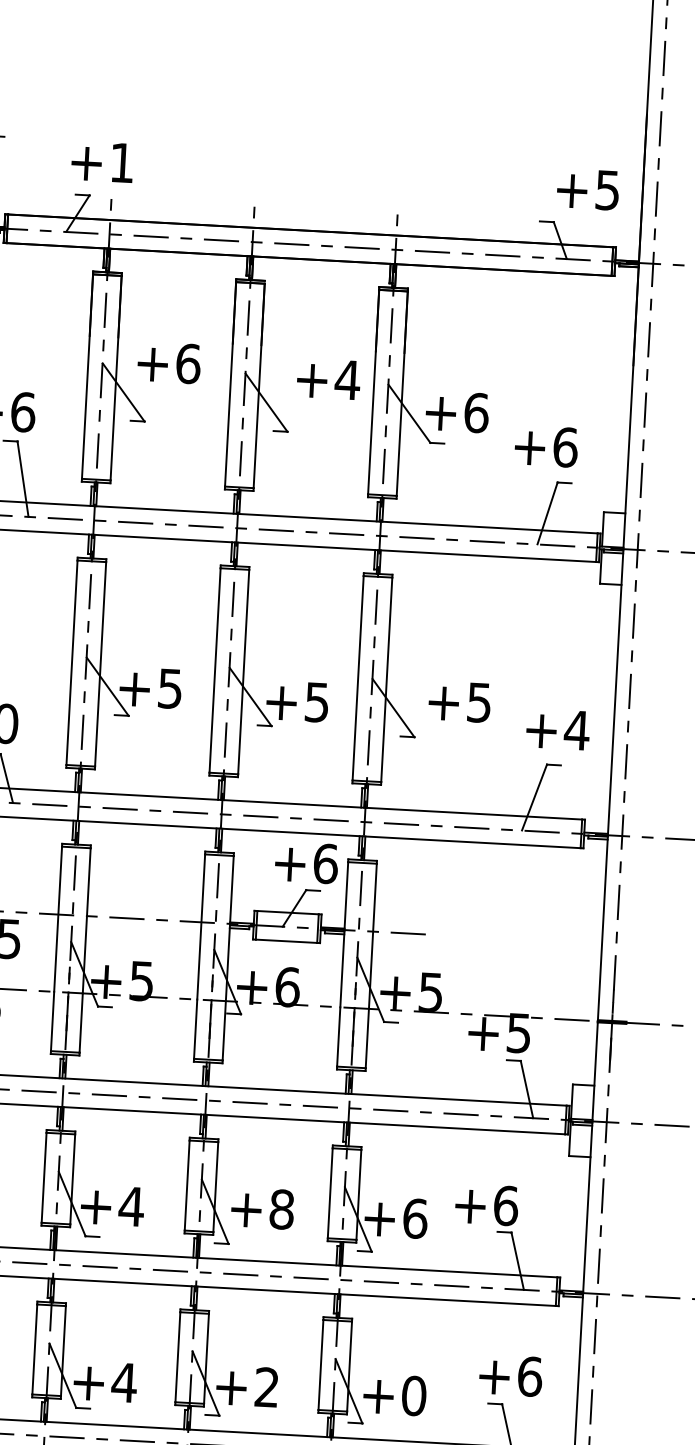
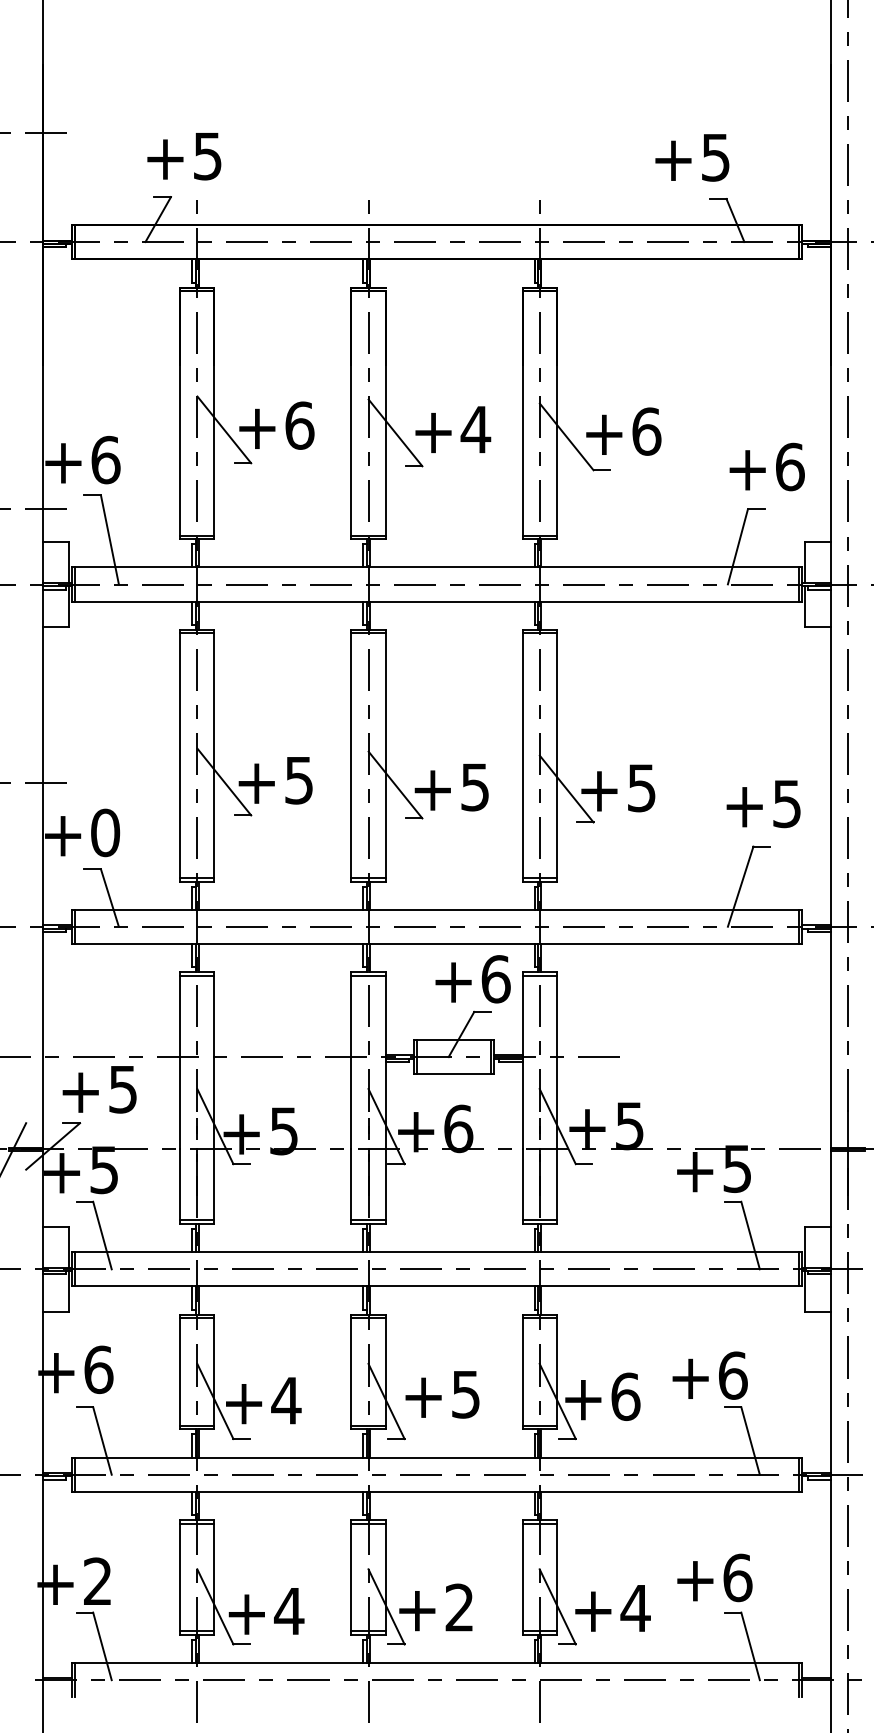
text: (121, 163) -> (207, 156), +1 -> +5
text: (588, 189) -> (692, 157), moved
text: (168, 362) -> (276, 425), moved
text: (329, 378) -> (453, 429), moved
text: (545, 445) -> (766, 466), moved
text: (459, 701) -> (618, 788), moved
text: (576, 730) -> (786, 804), +4 -> +5
text: (281, 1209) -> (465, 1394), +8 -> +5
text: (510, 1375) -> (714, 1577), moved
text: (413, 1396) -> (635, 1608), +0 -> +4

